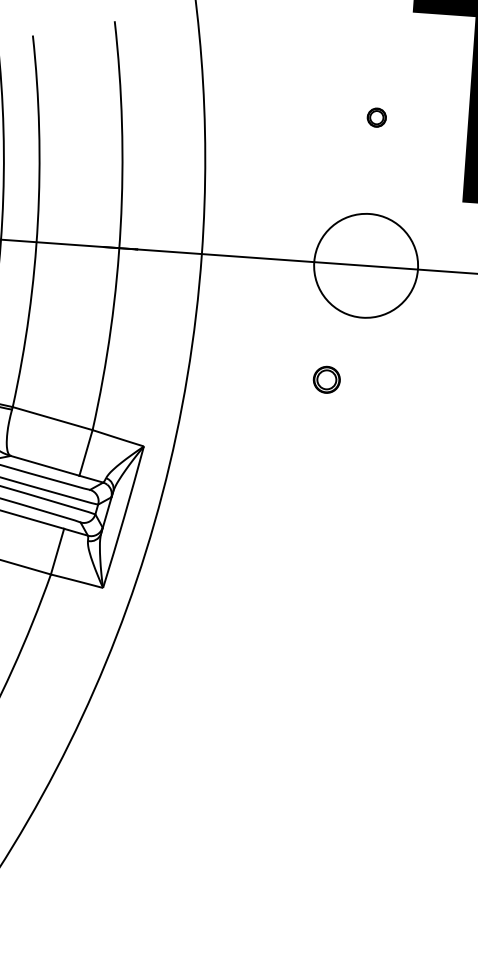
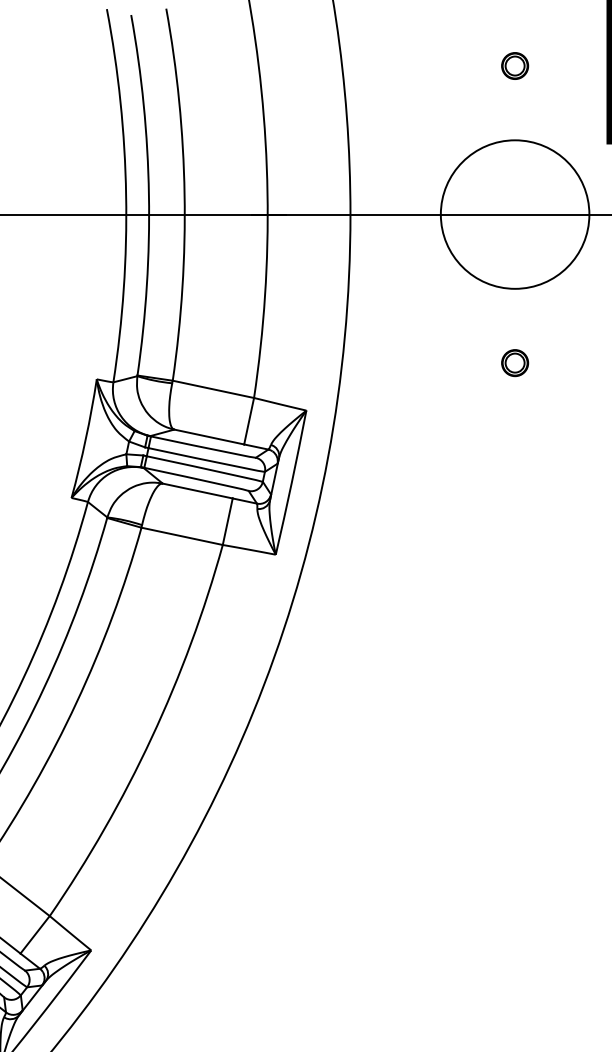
part: (377, 117) -> (515, 65), size x1.43
circle: (365, 265) -> (514, 214), size x1.43
part: (327, 380) -> (515, 363), moved

